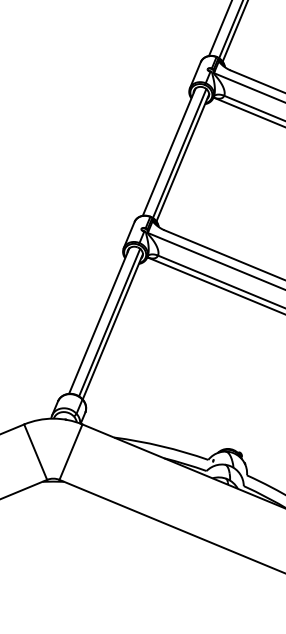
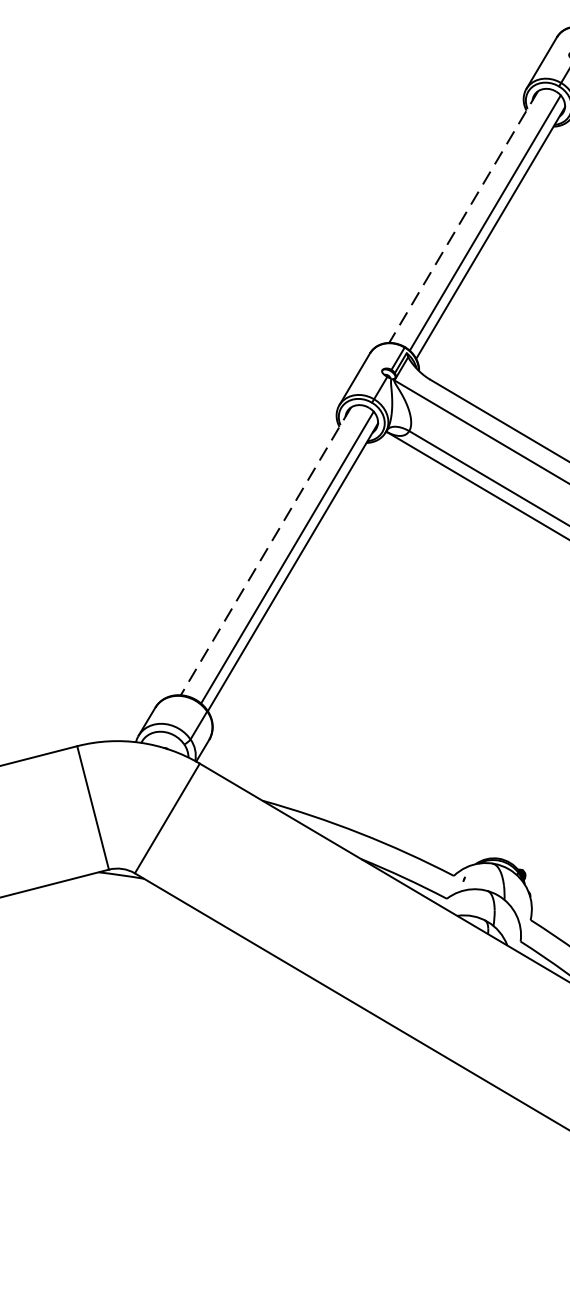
line: (169, 152) -> (464, 217), solid -> dashed
line: (99, 321) -> (266, 552), solid -> dashed

